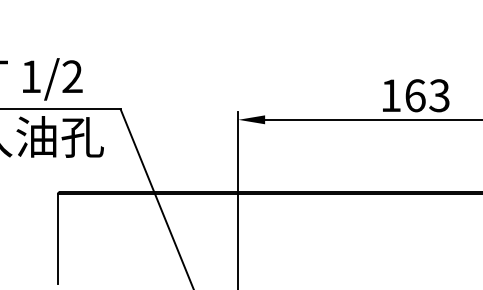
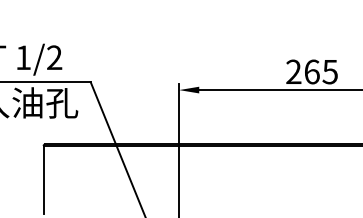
text: (415, 95) -> (312, 71), 163 -> 265

